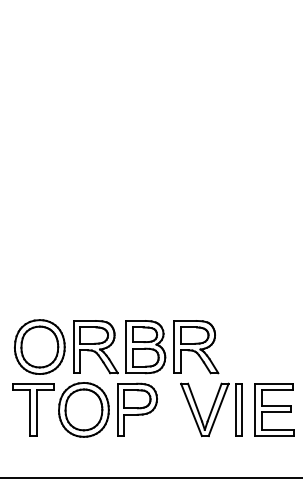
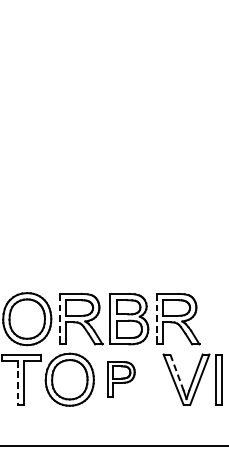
line: (73, 347) -> (59, 319), solid -> dashed
line: (174, 347) -> (157, 319), solid -> dashed
line: (194, 402) -> (176, 372), solid -> dashed
part: (137, 409) -> (121, 379), size x0.7
line: (30, 413) -> (18, 383), solid -> dashed

